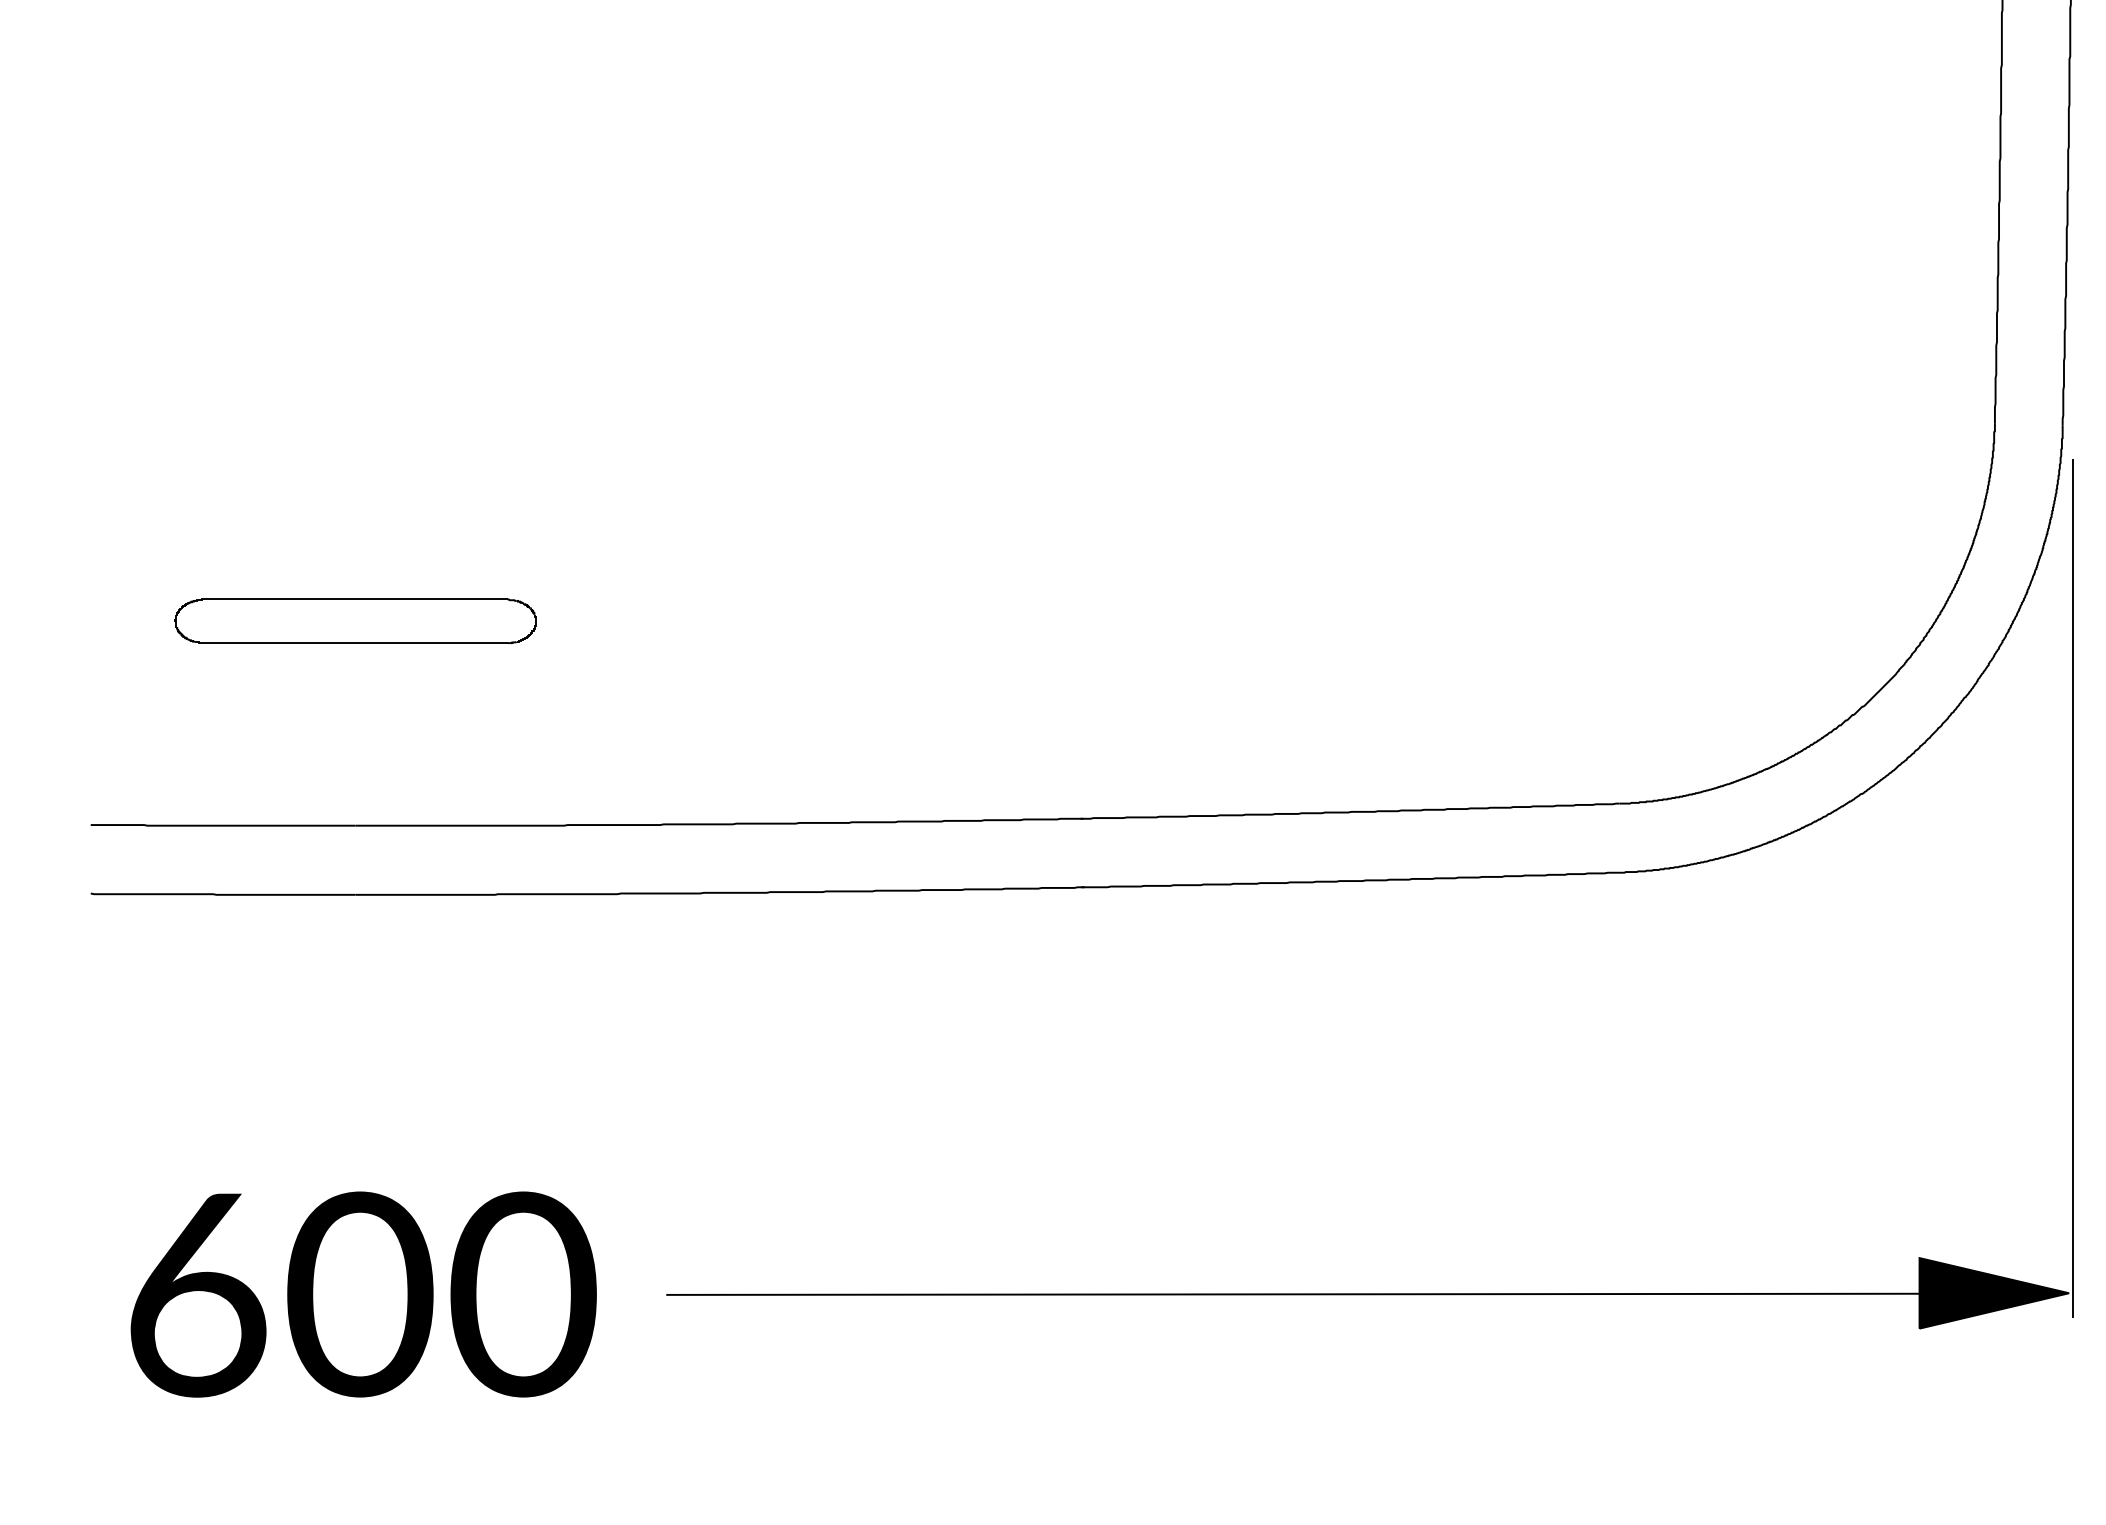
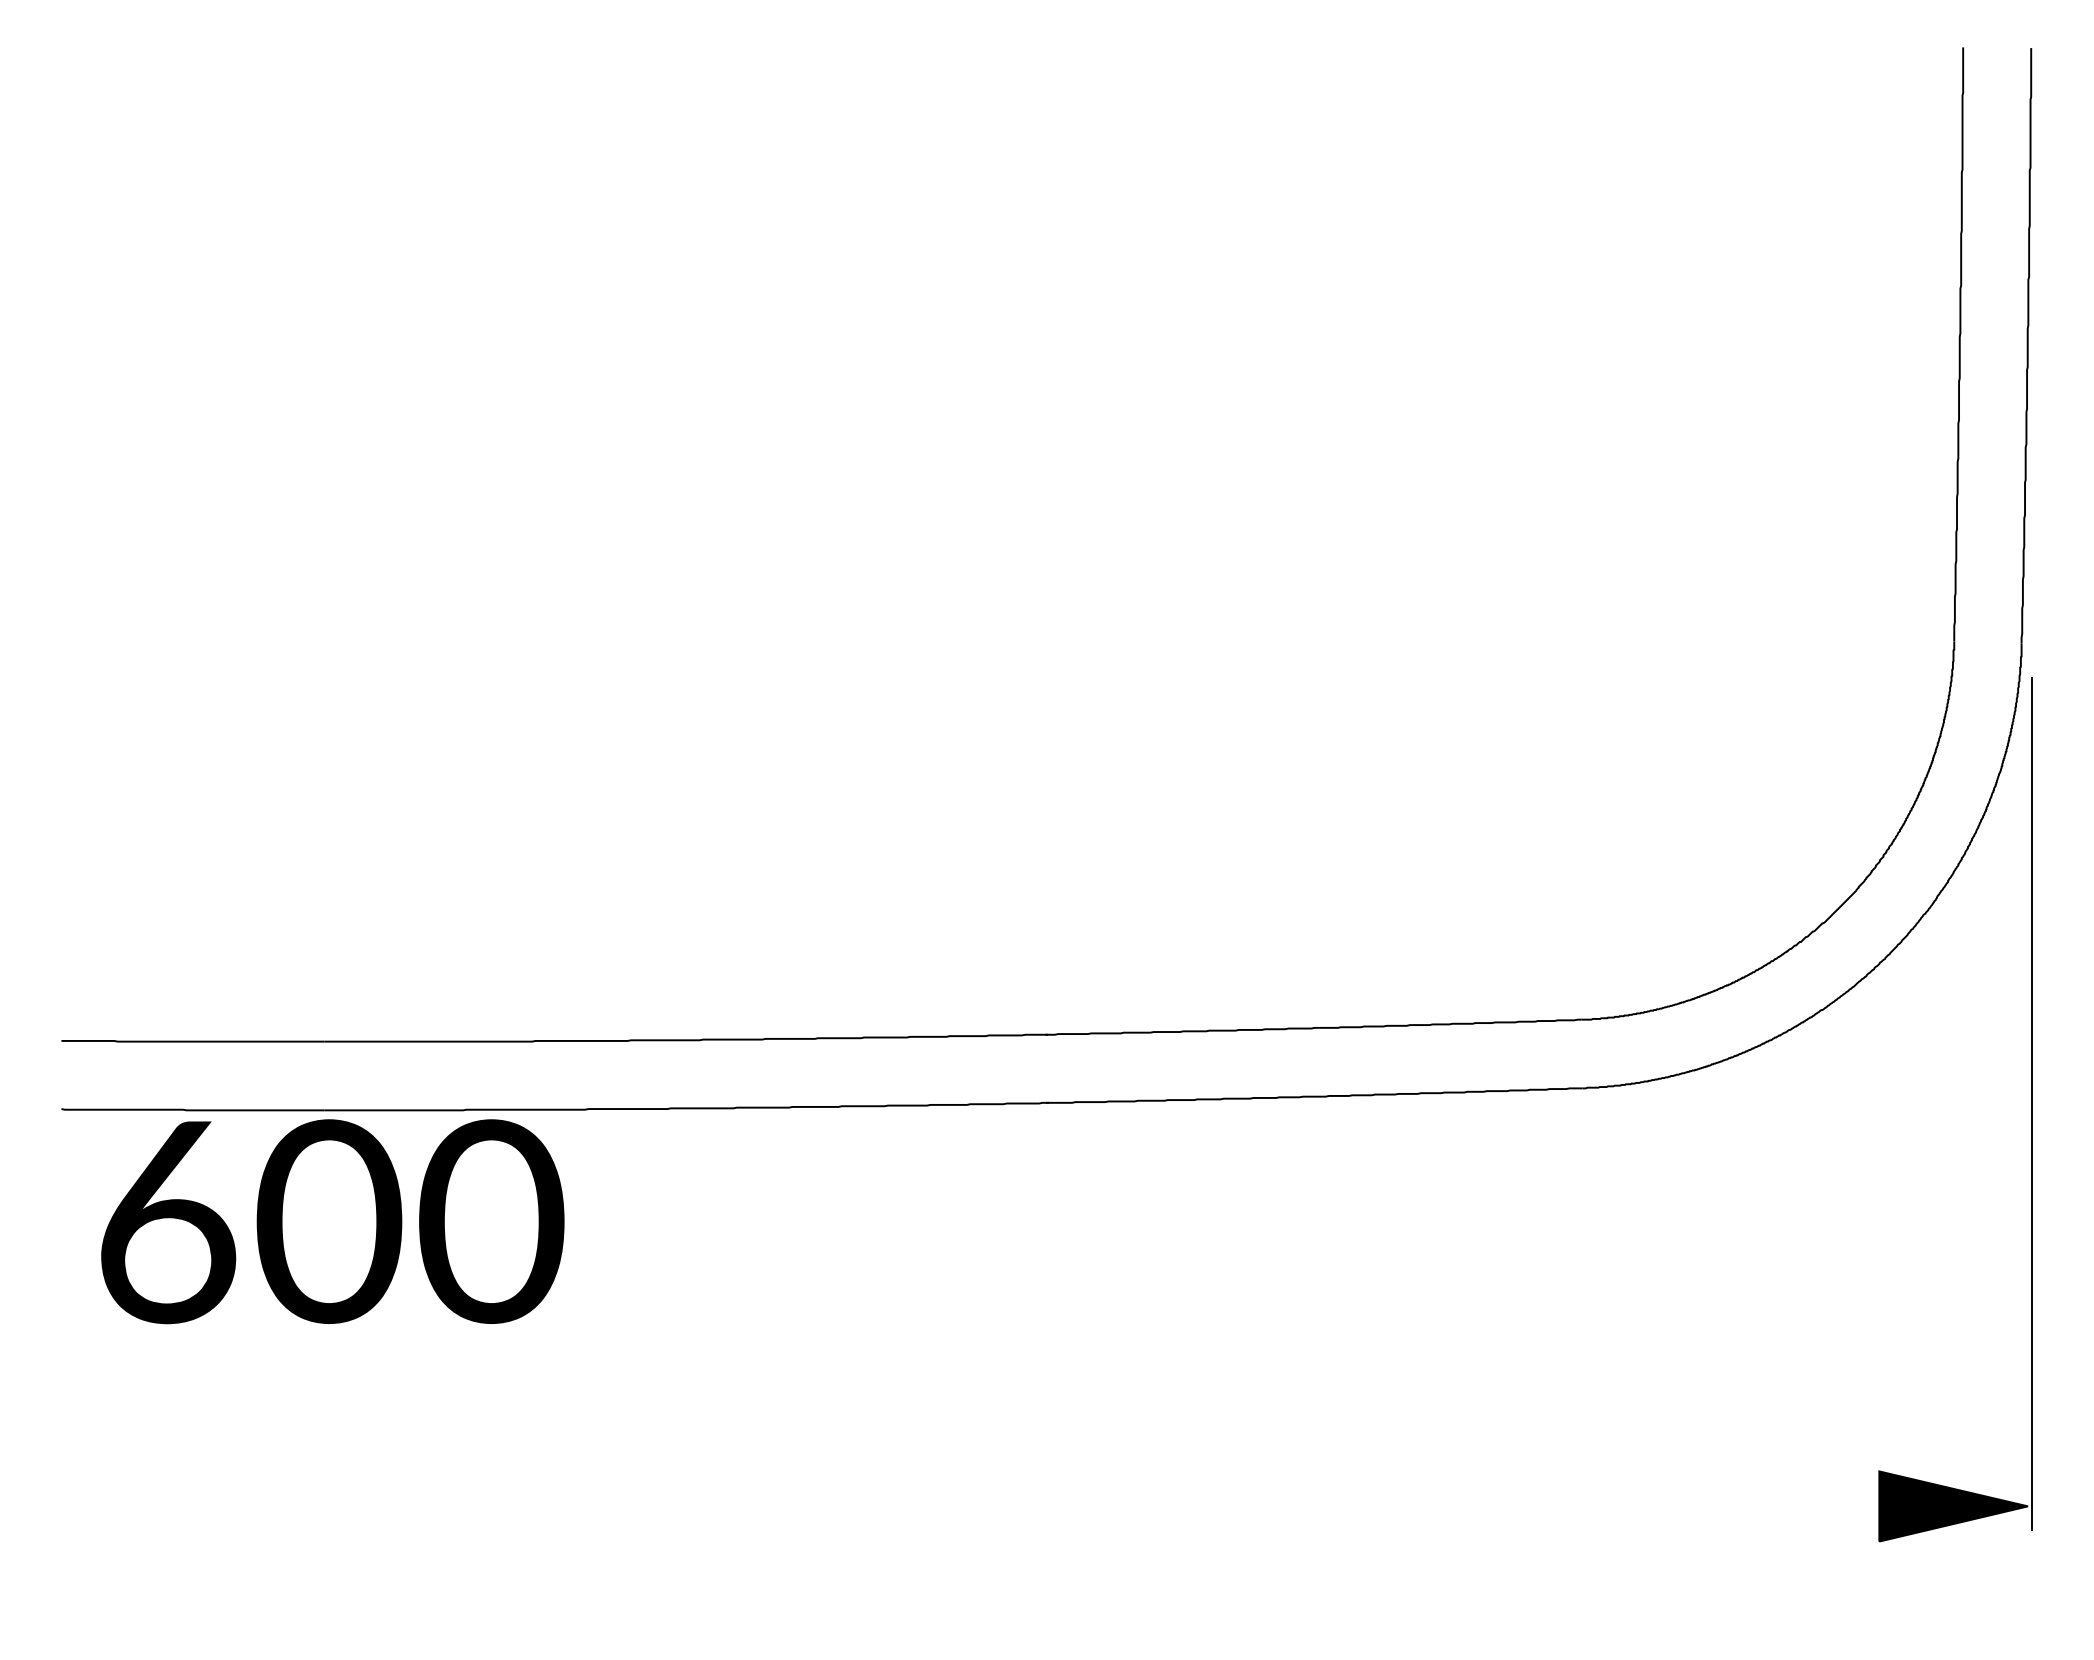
part: (355, 620) -> (324, 837), removed
text: (363, 1294) -> (332, 1221), moved
line: (1301, 1294) -> (1264, 1507), removed

